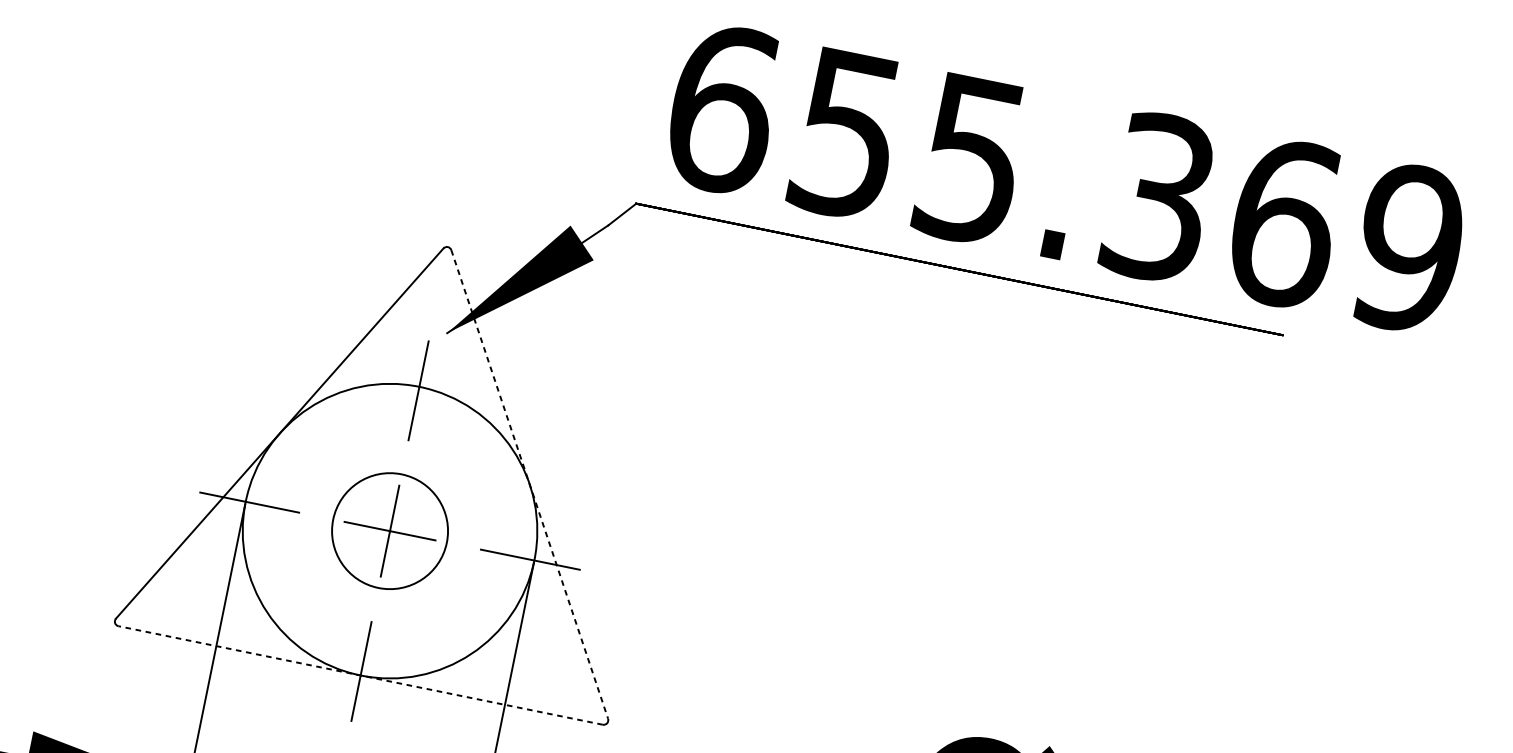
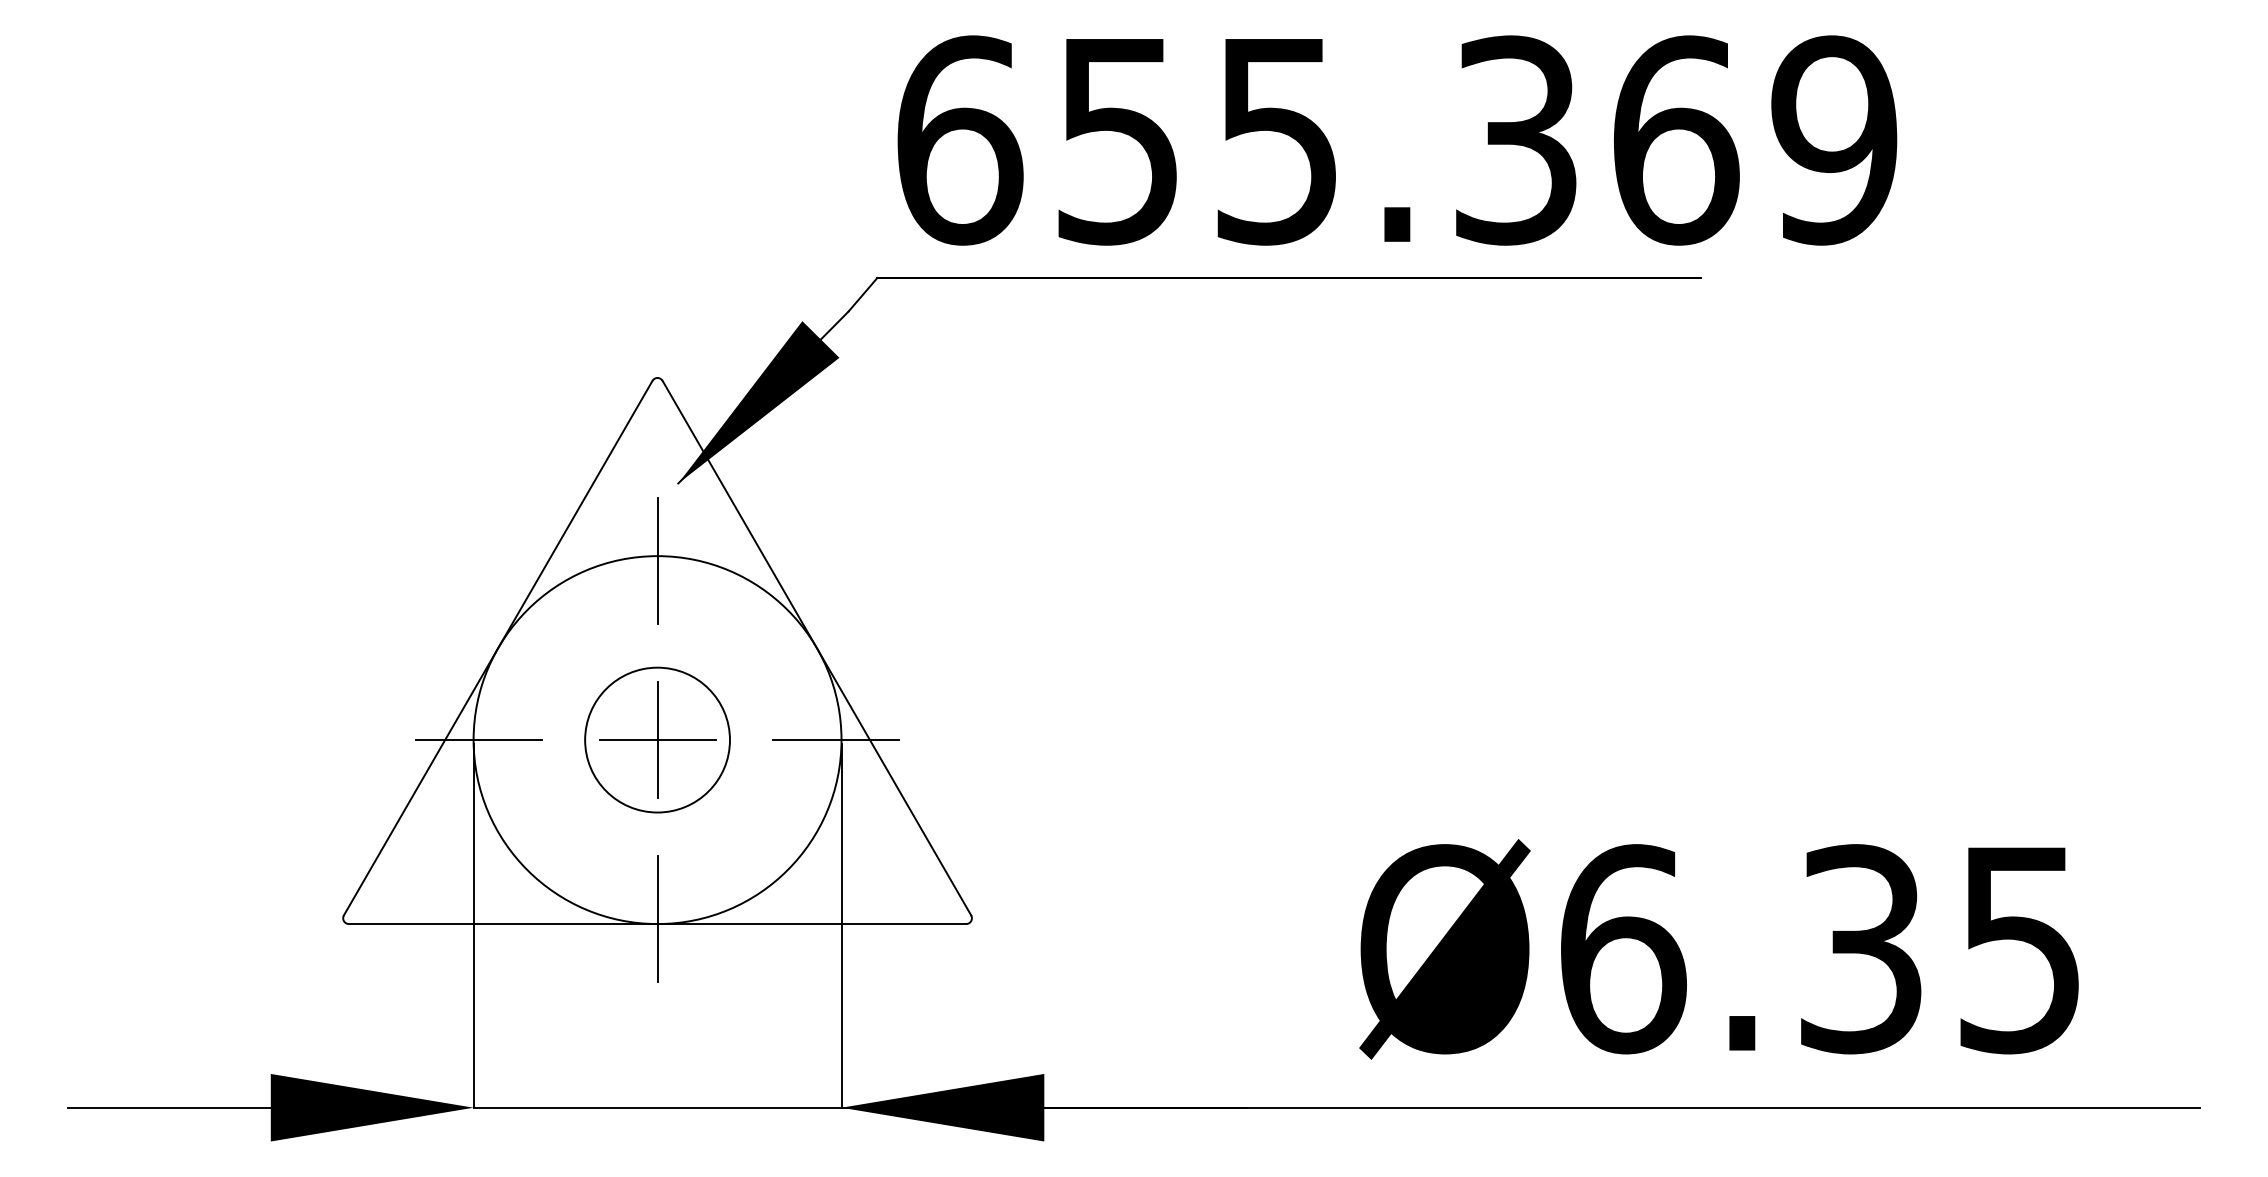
line: (529, 484) -> (816, 648), dashed -> solid
line: (360, 675) -> (657, 924), dashed -> solid

